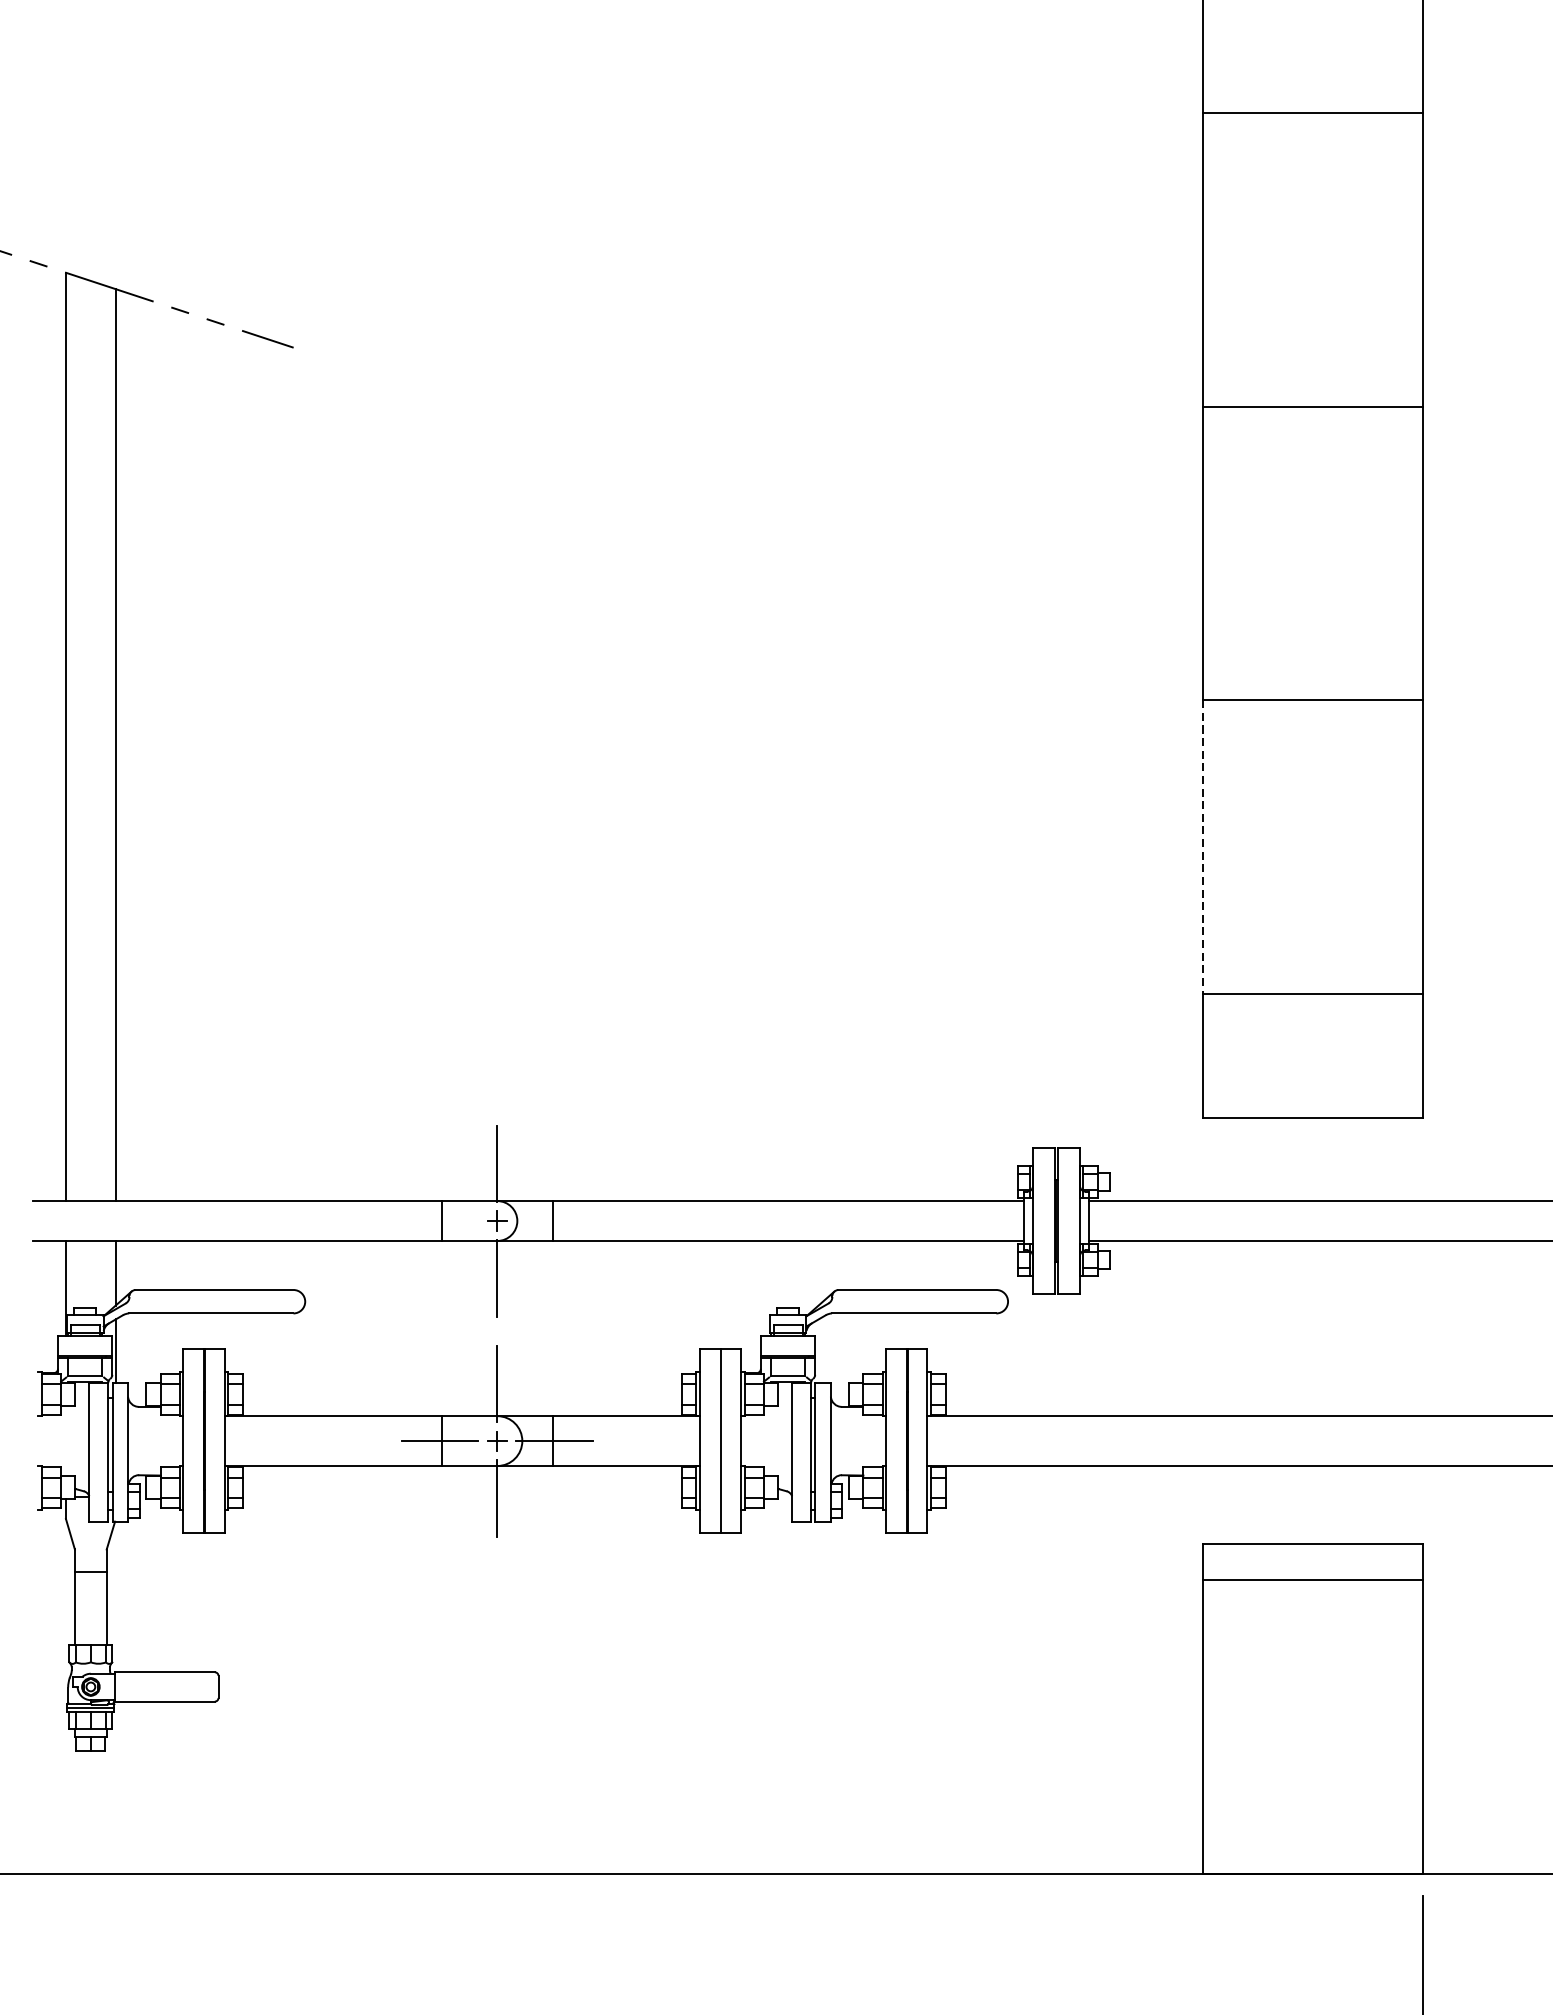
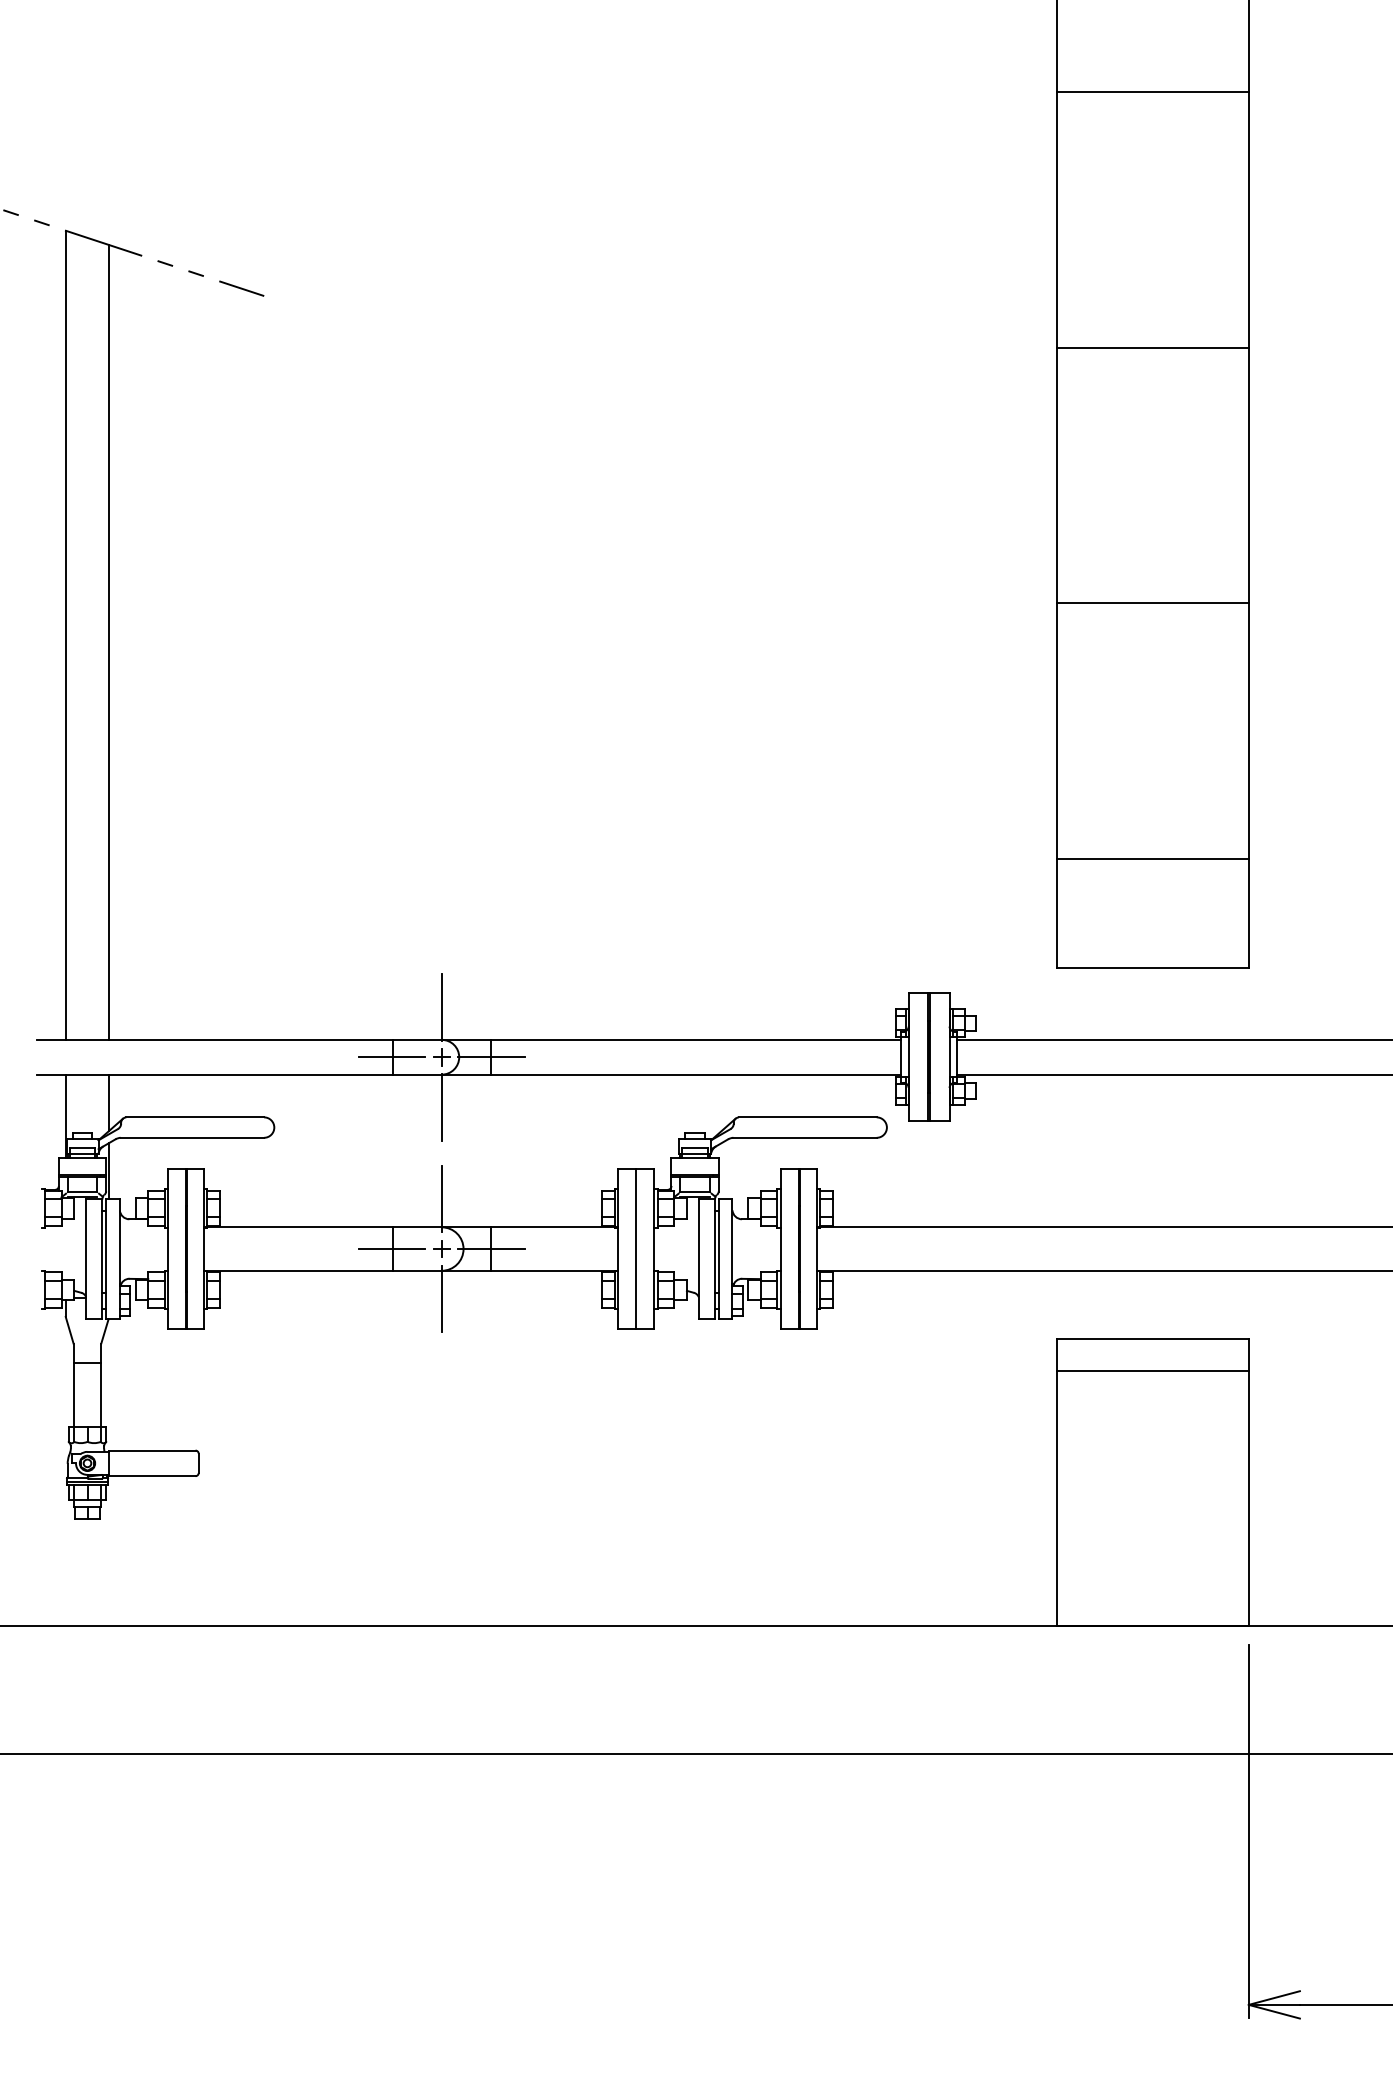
line: (1202, 847) -> (1056, 731), dashed -> solid
line: (439, 1221) -> (391, 1057), added
line: (554, 1221) -> (491, 1057), added

